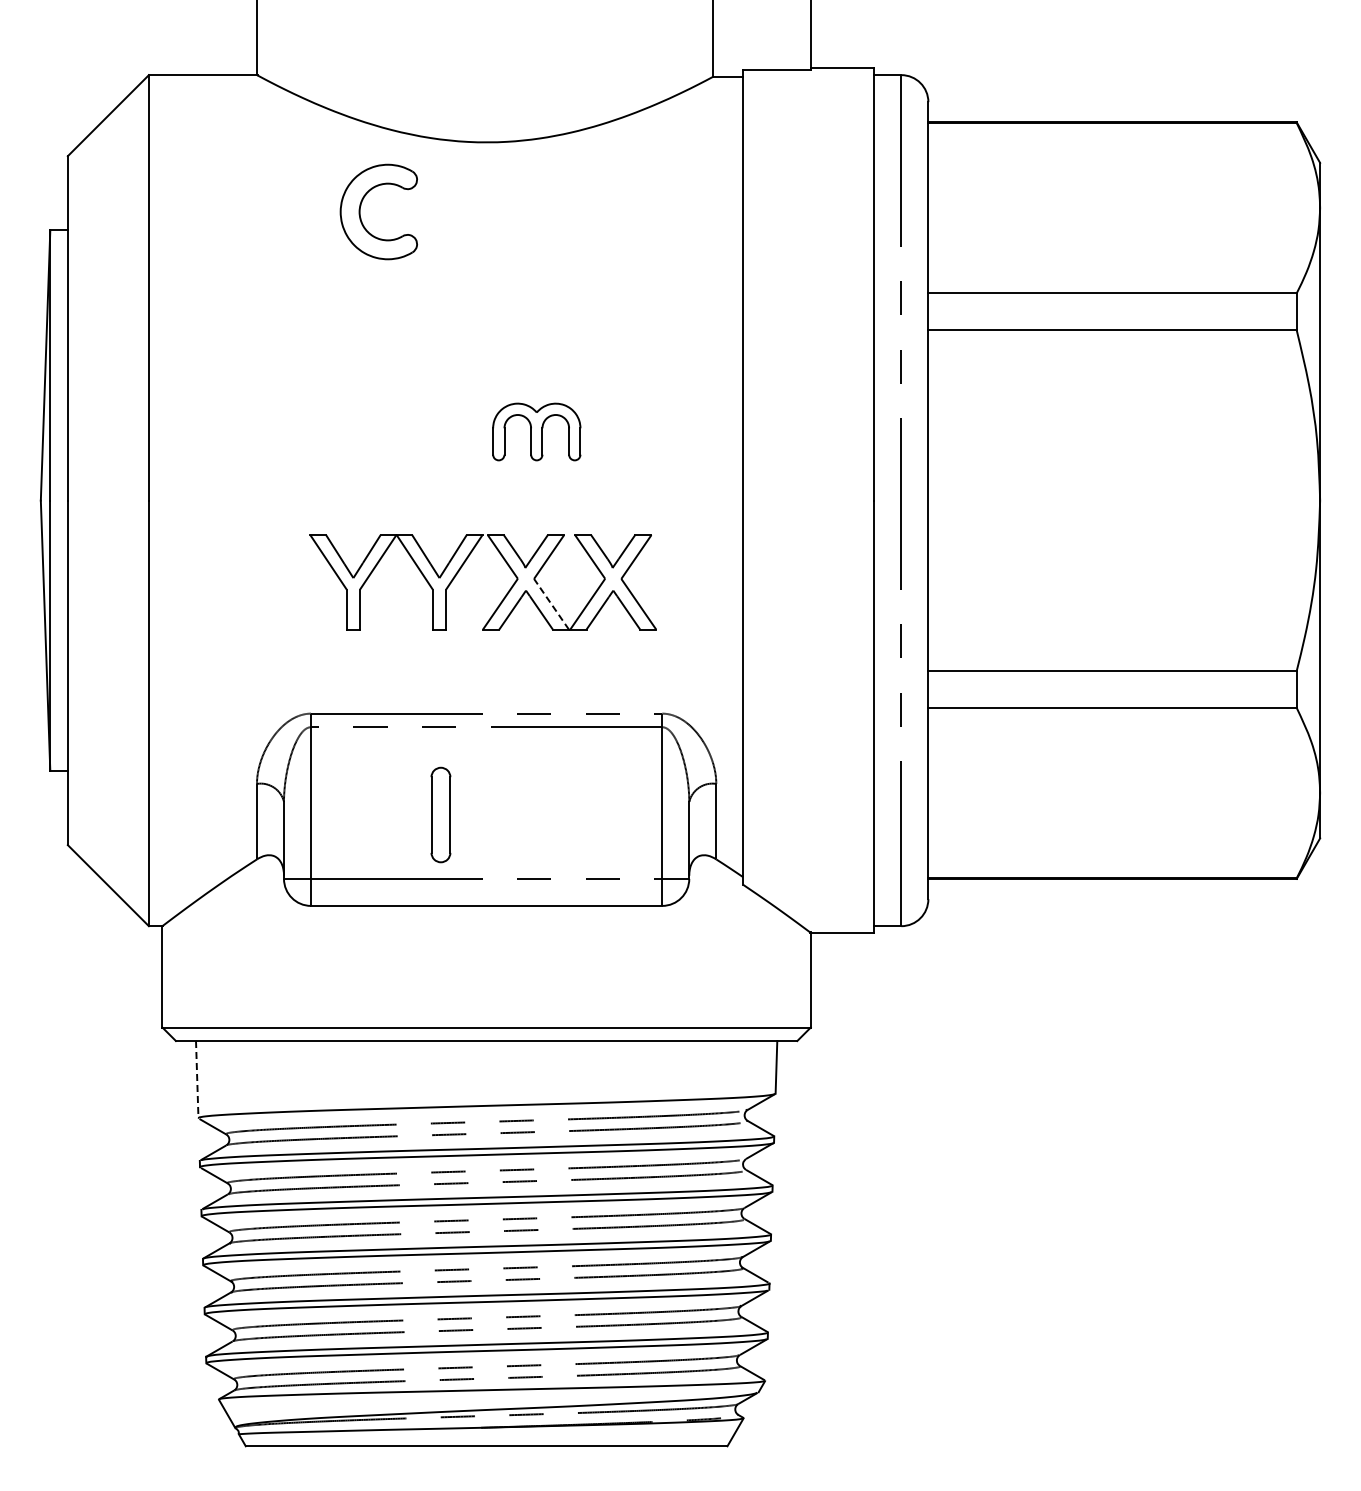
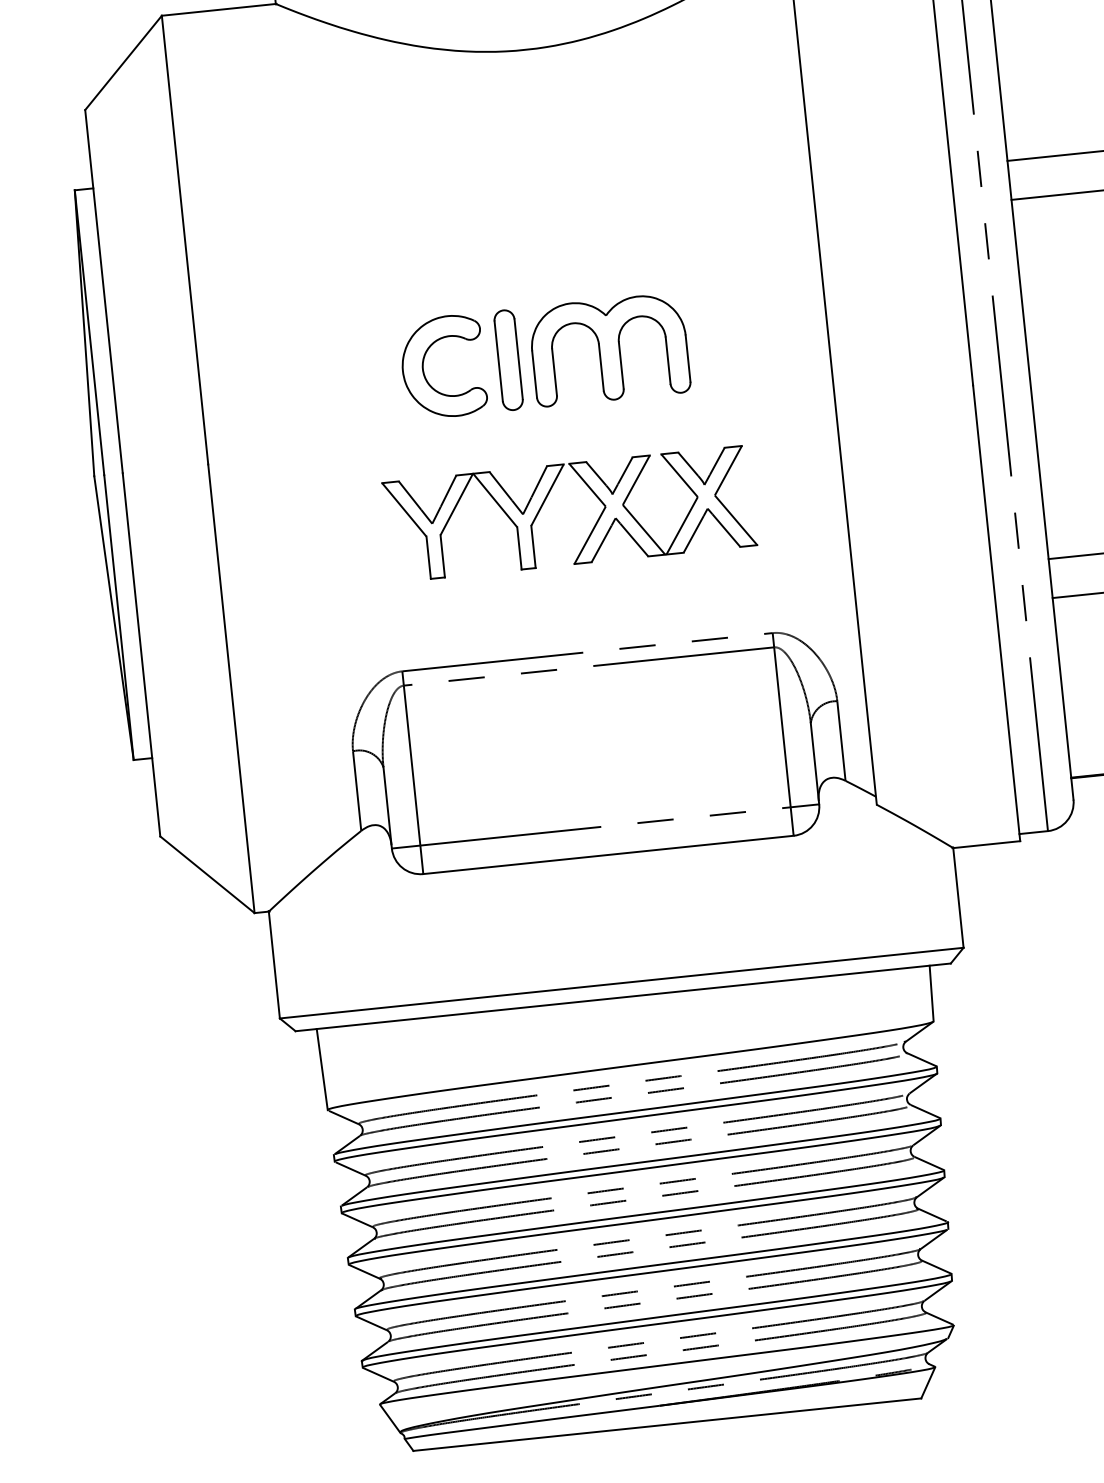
part: (361, 206) -> (424, 363), moved
part: (536, 431) -> (609, 349), size x1.67
line: (551, 604) -> (644, 530), dashed -> solid
part: (440, 814) -> (508, 359), moved
line: (197, 1079) -> (322, 1069), dashed -> solid

